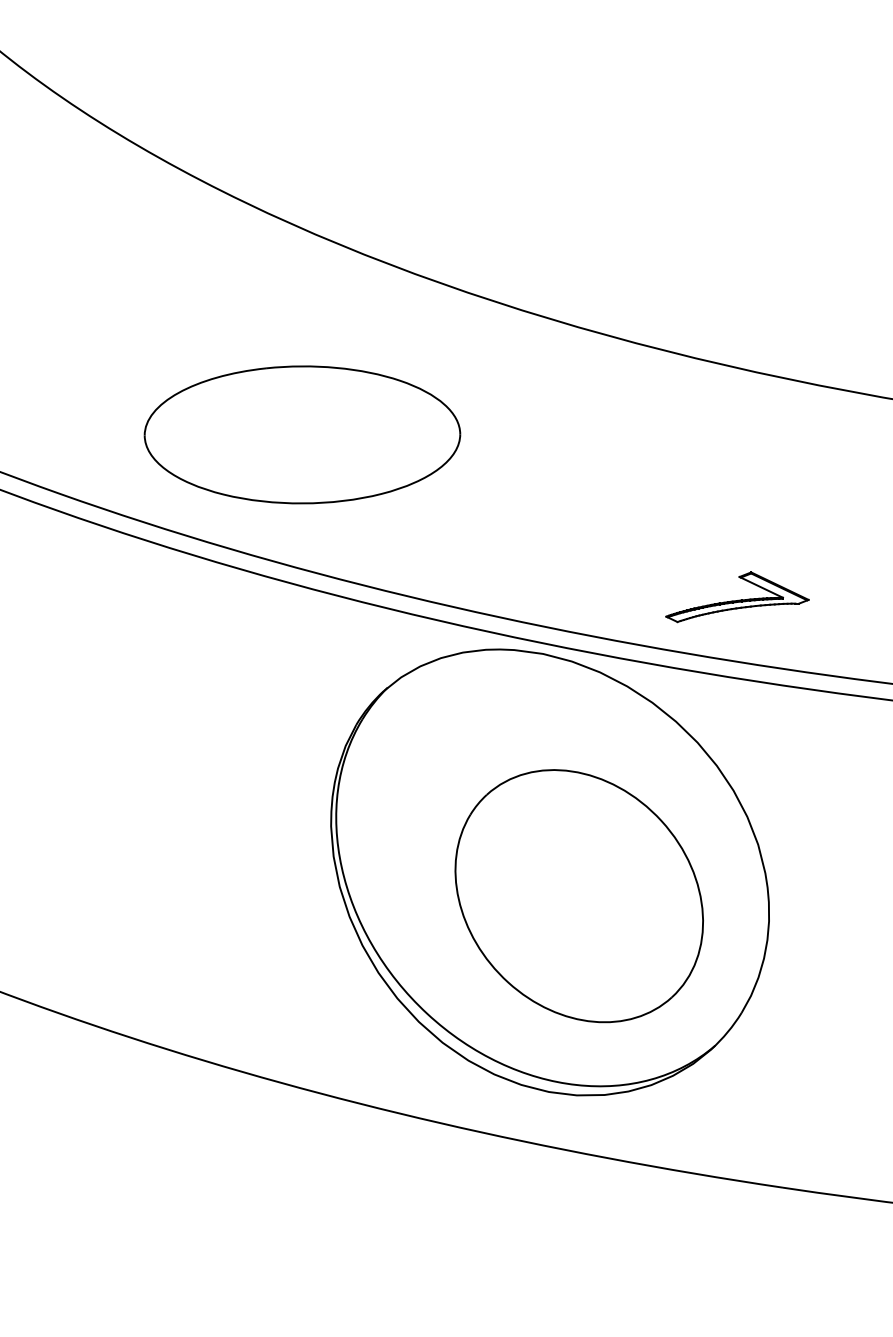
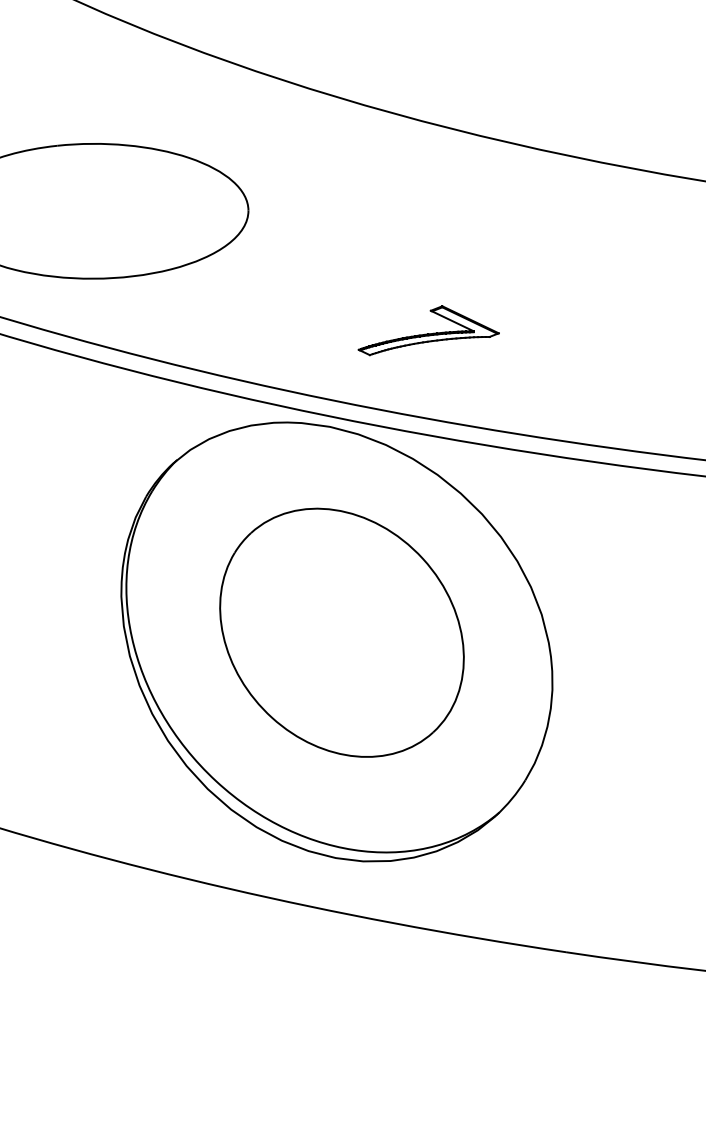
part: (737, 597) -> (428, 330), moved
part: (578, 896) -> (341, 633), moved

